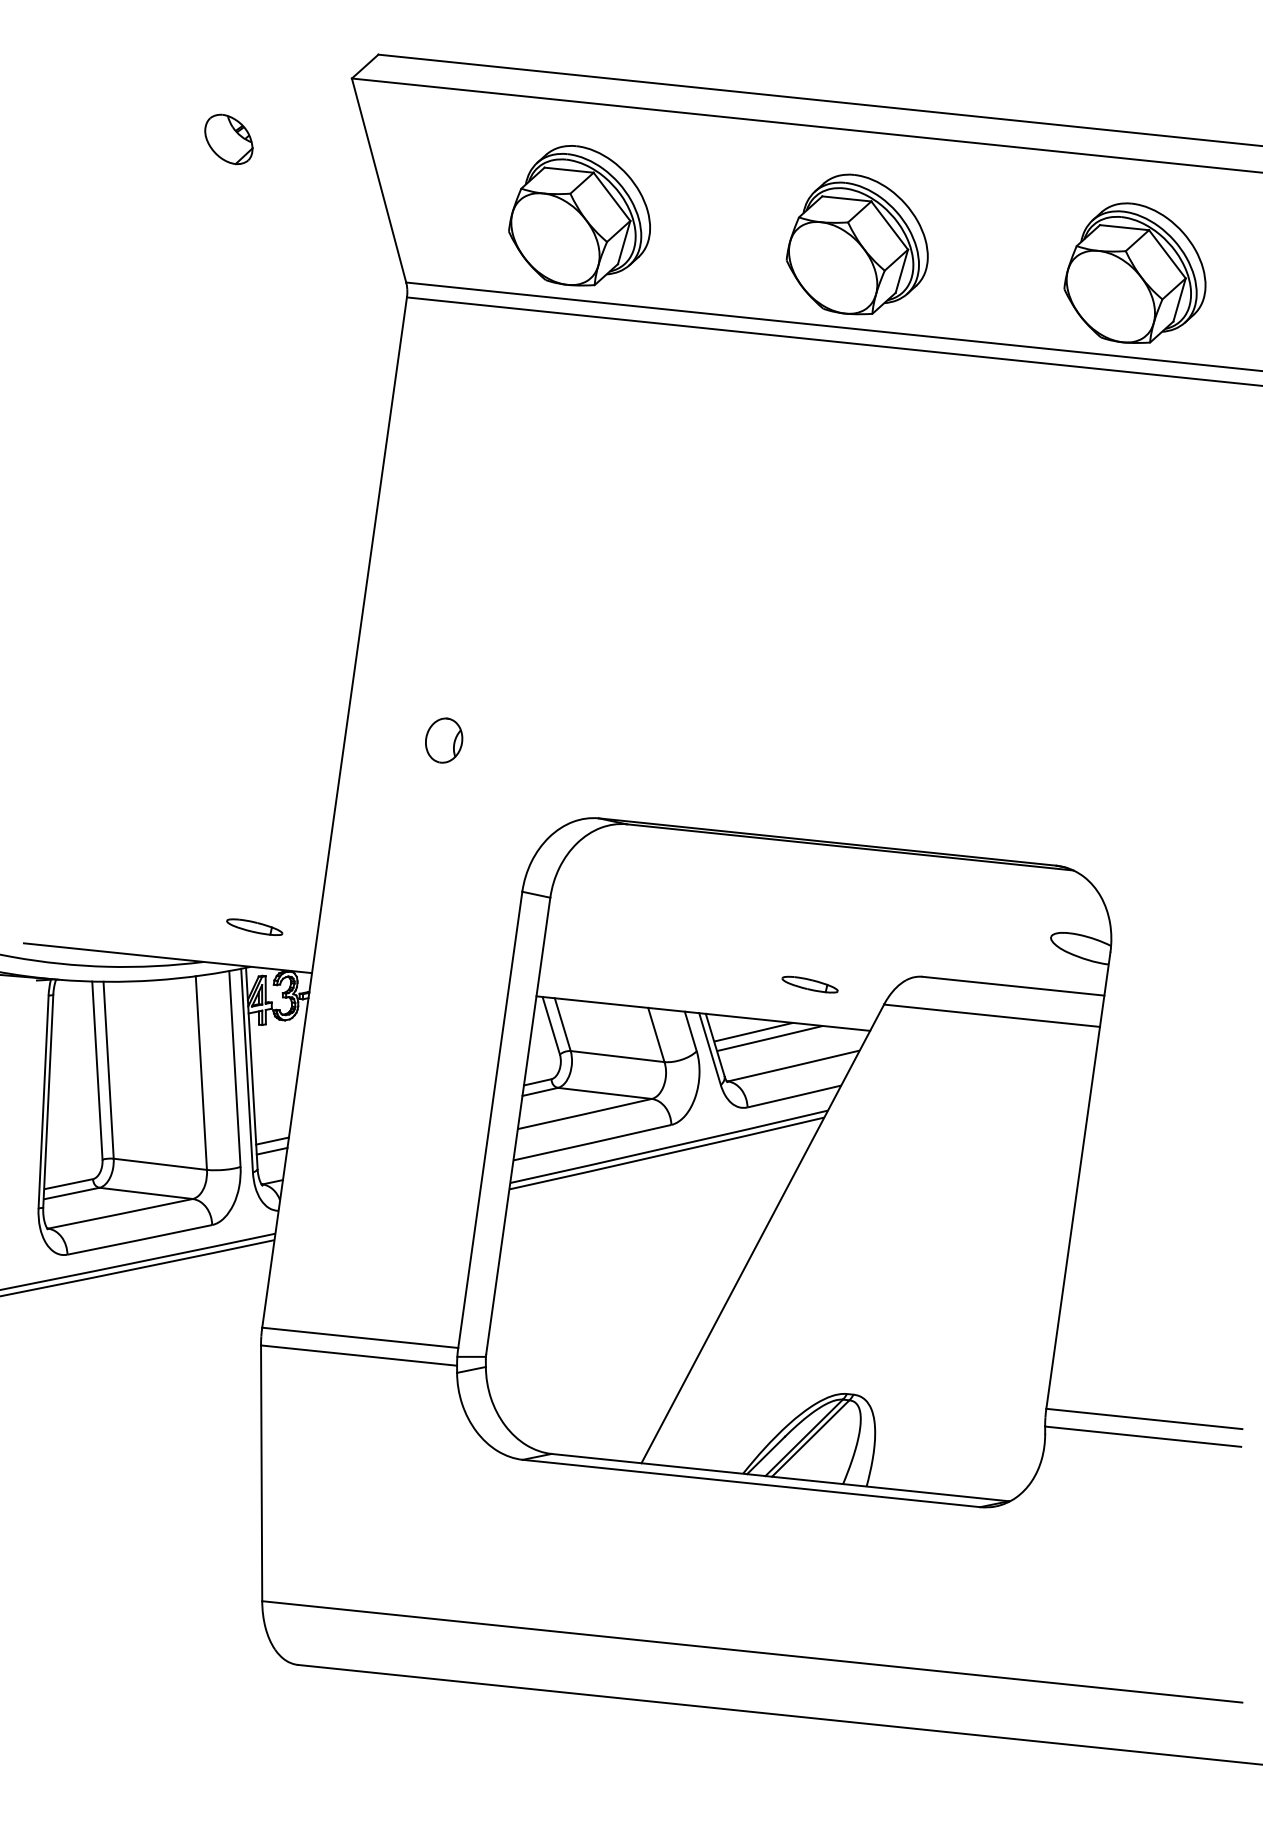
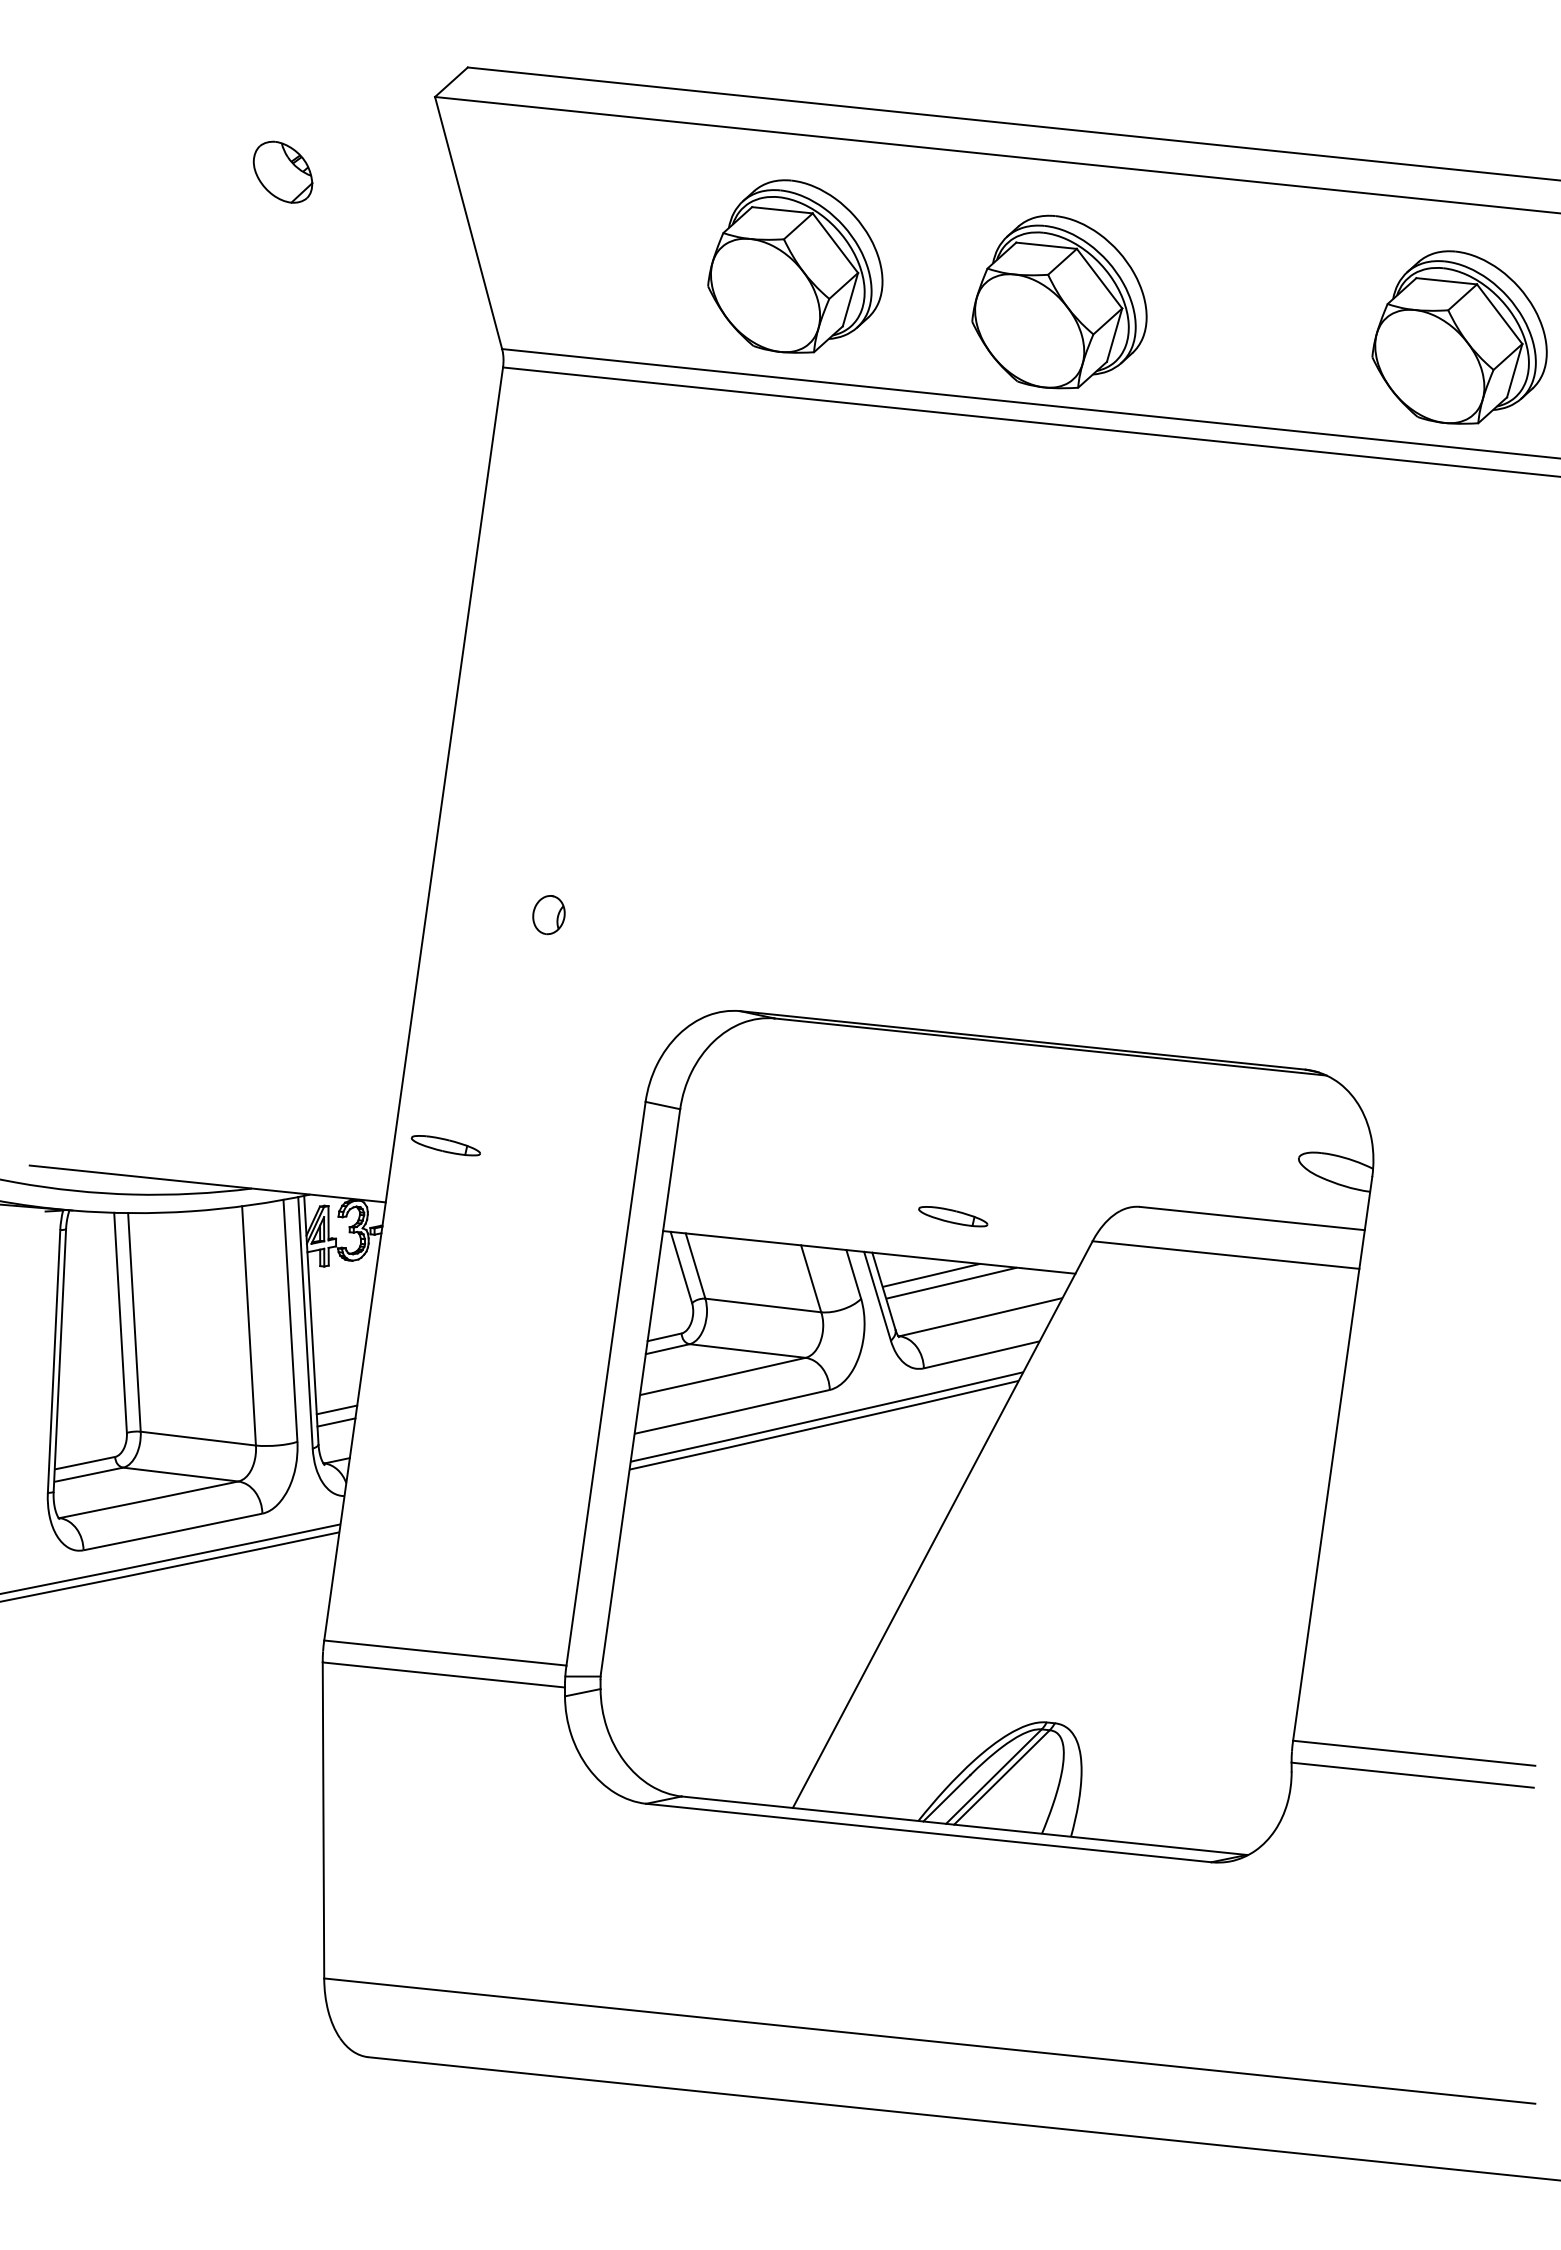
part: (579, 215) -> (795, 266), moved
part: (1134, 273) -> (1459, 337), moved
part: (443, 740) -> (548, 914), size x0.7
part: (254, 927) -> (445, 1145), moved
part: (810, 984) -> (953, 1216), moved

